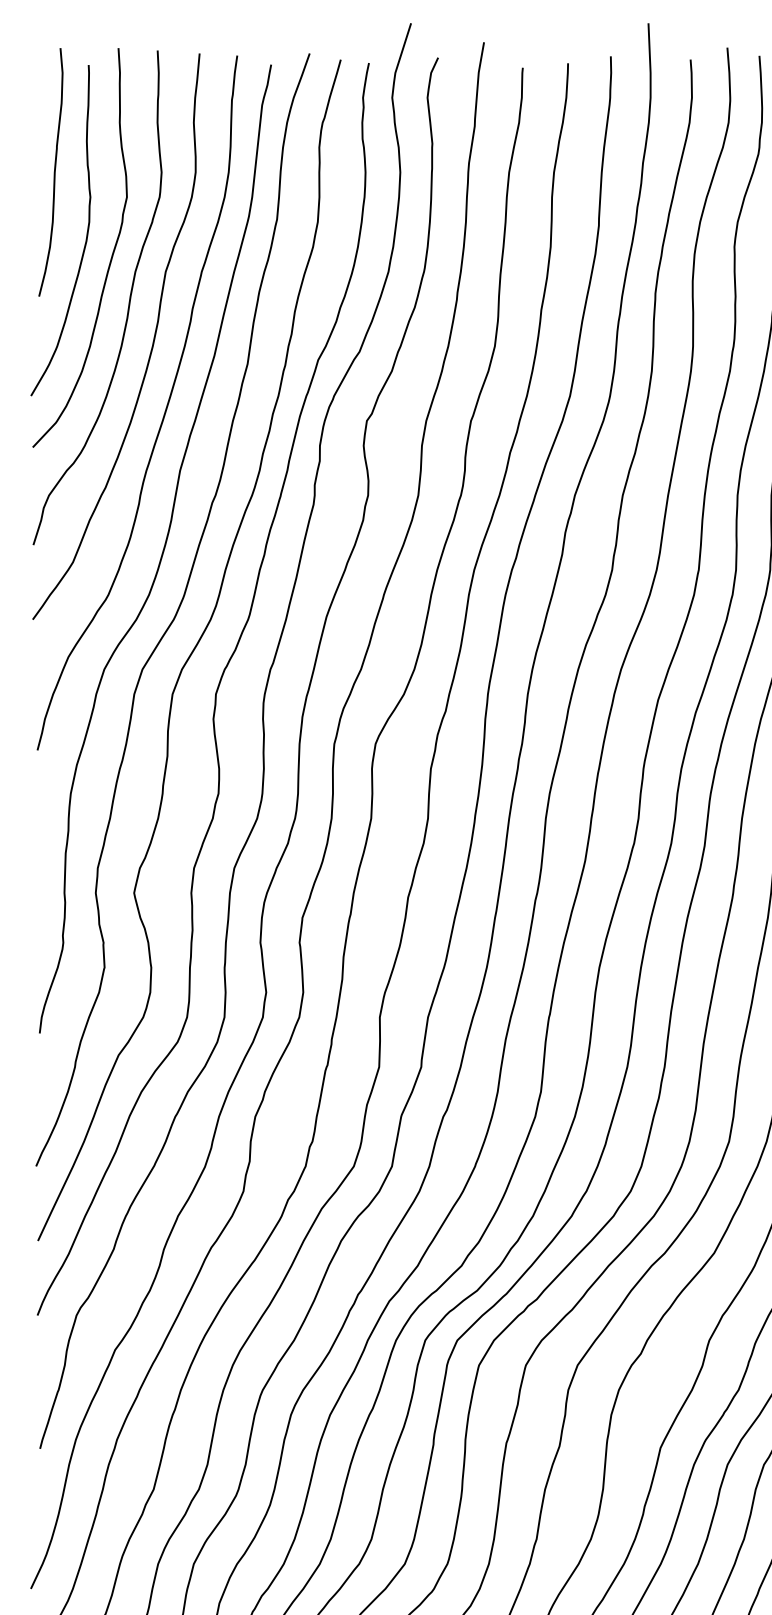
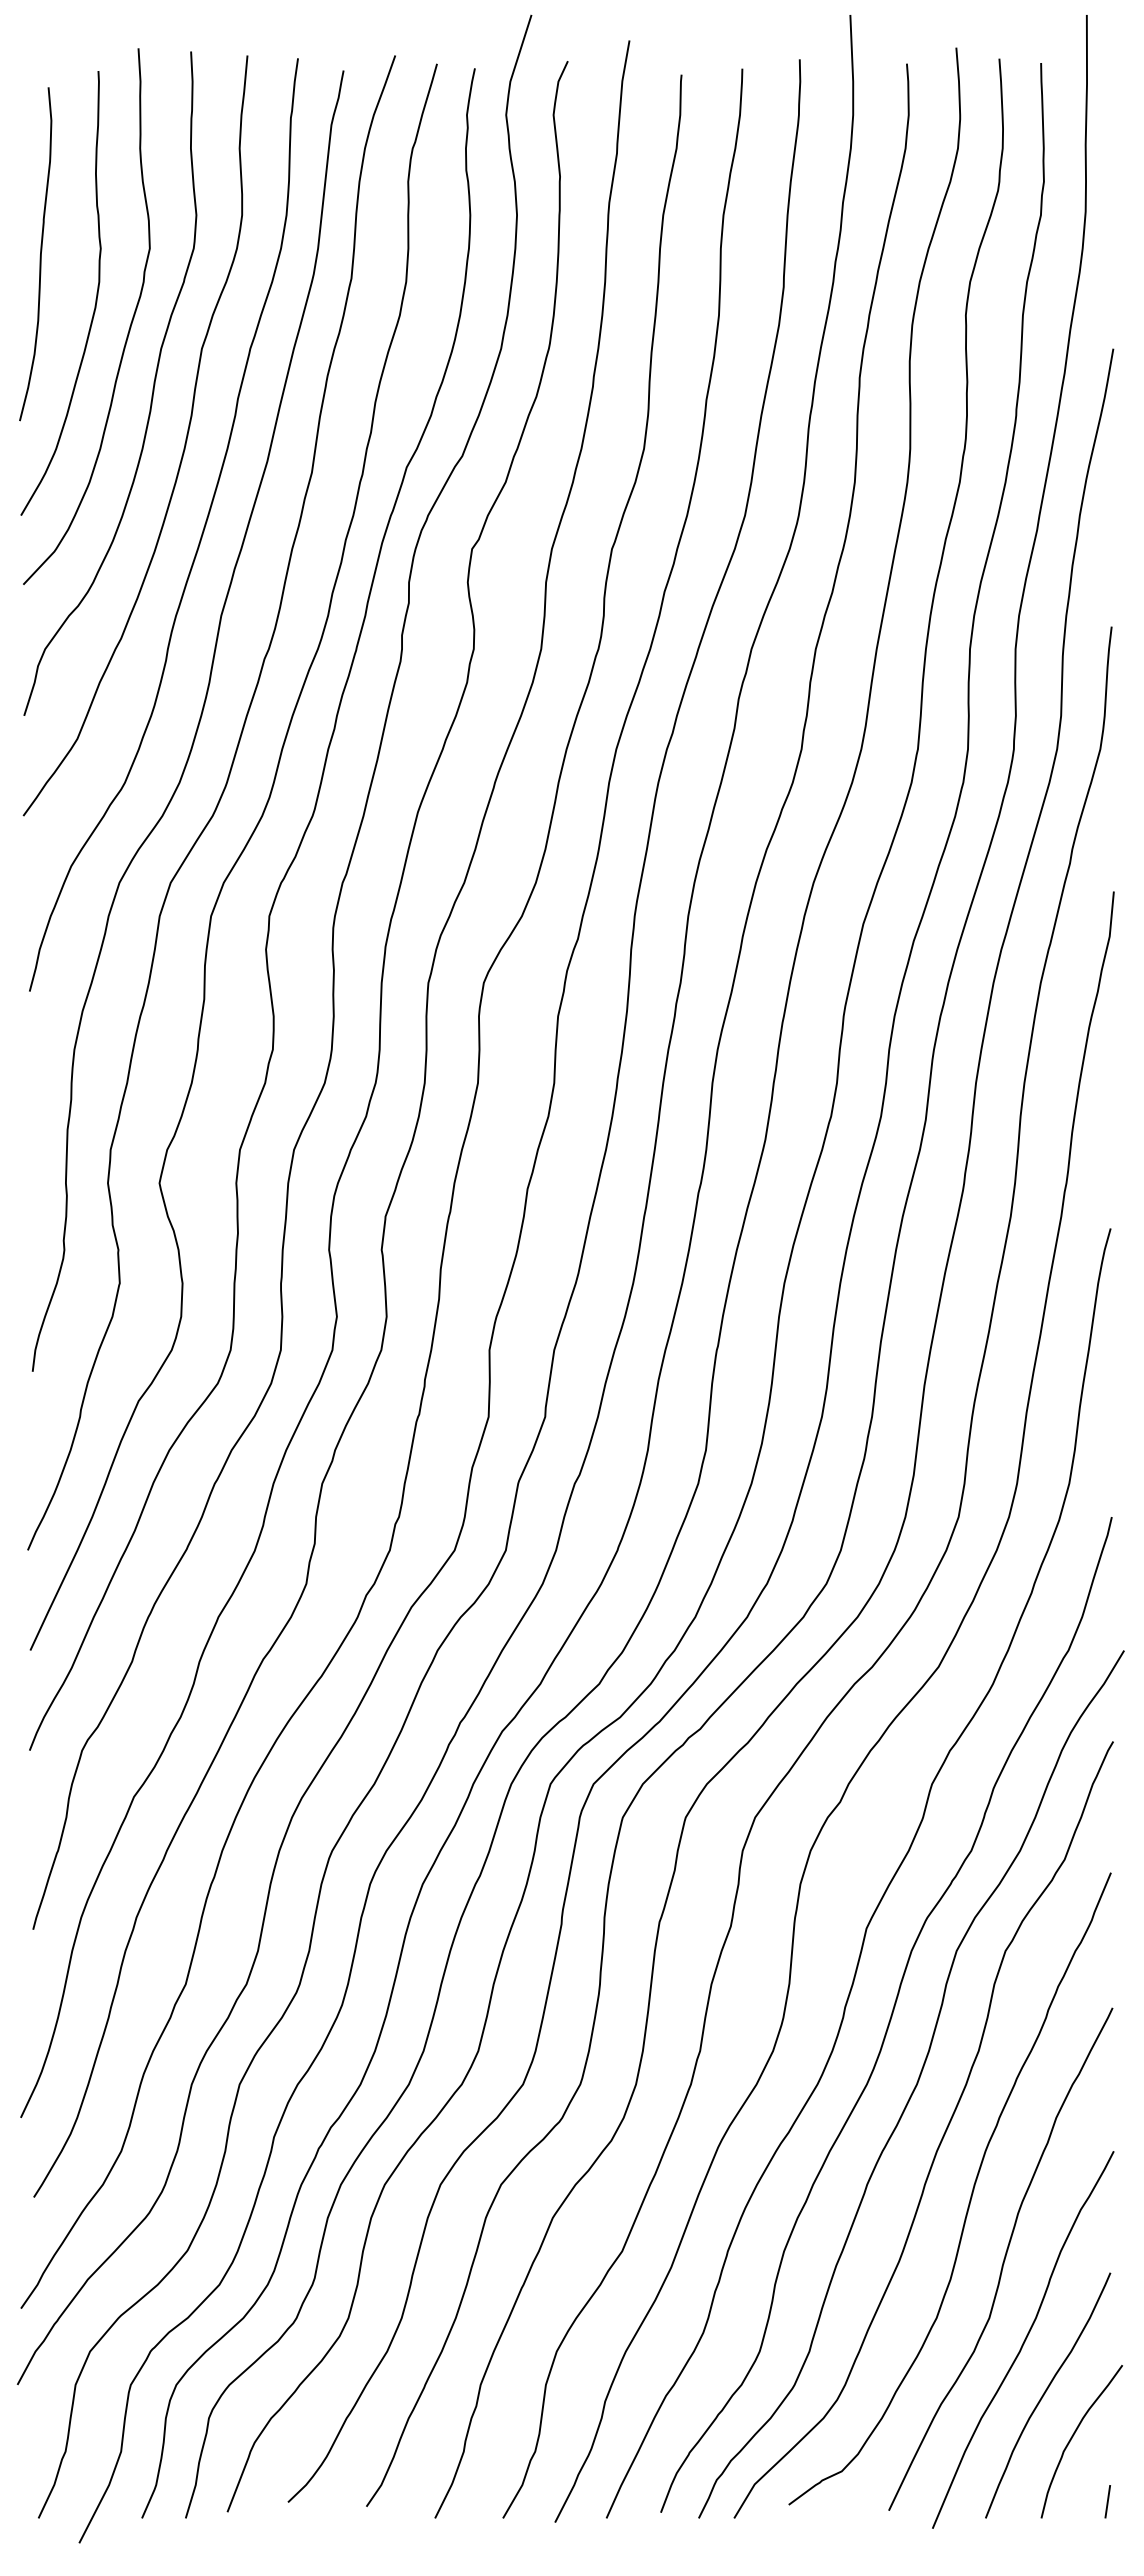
curve: (53, 174) -> (39, 256), moved

